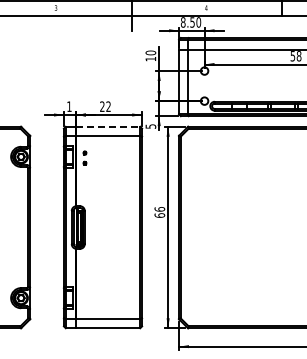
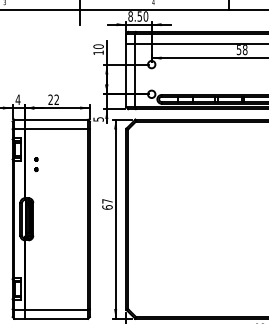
text: (68, 106) -> (17, 99), 1 -> 4
line: (108, 126) -> (56, 119), dashed -> solid
part: (84, 157) -> (35, 163), moved
text: (159, 209) -> (107, 201), 66 -> 67

